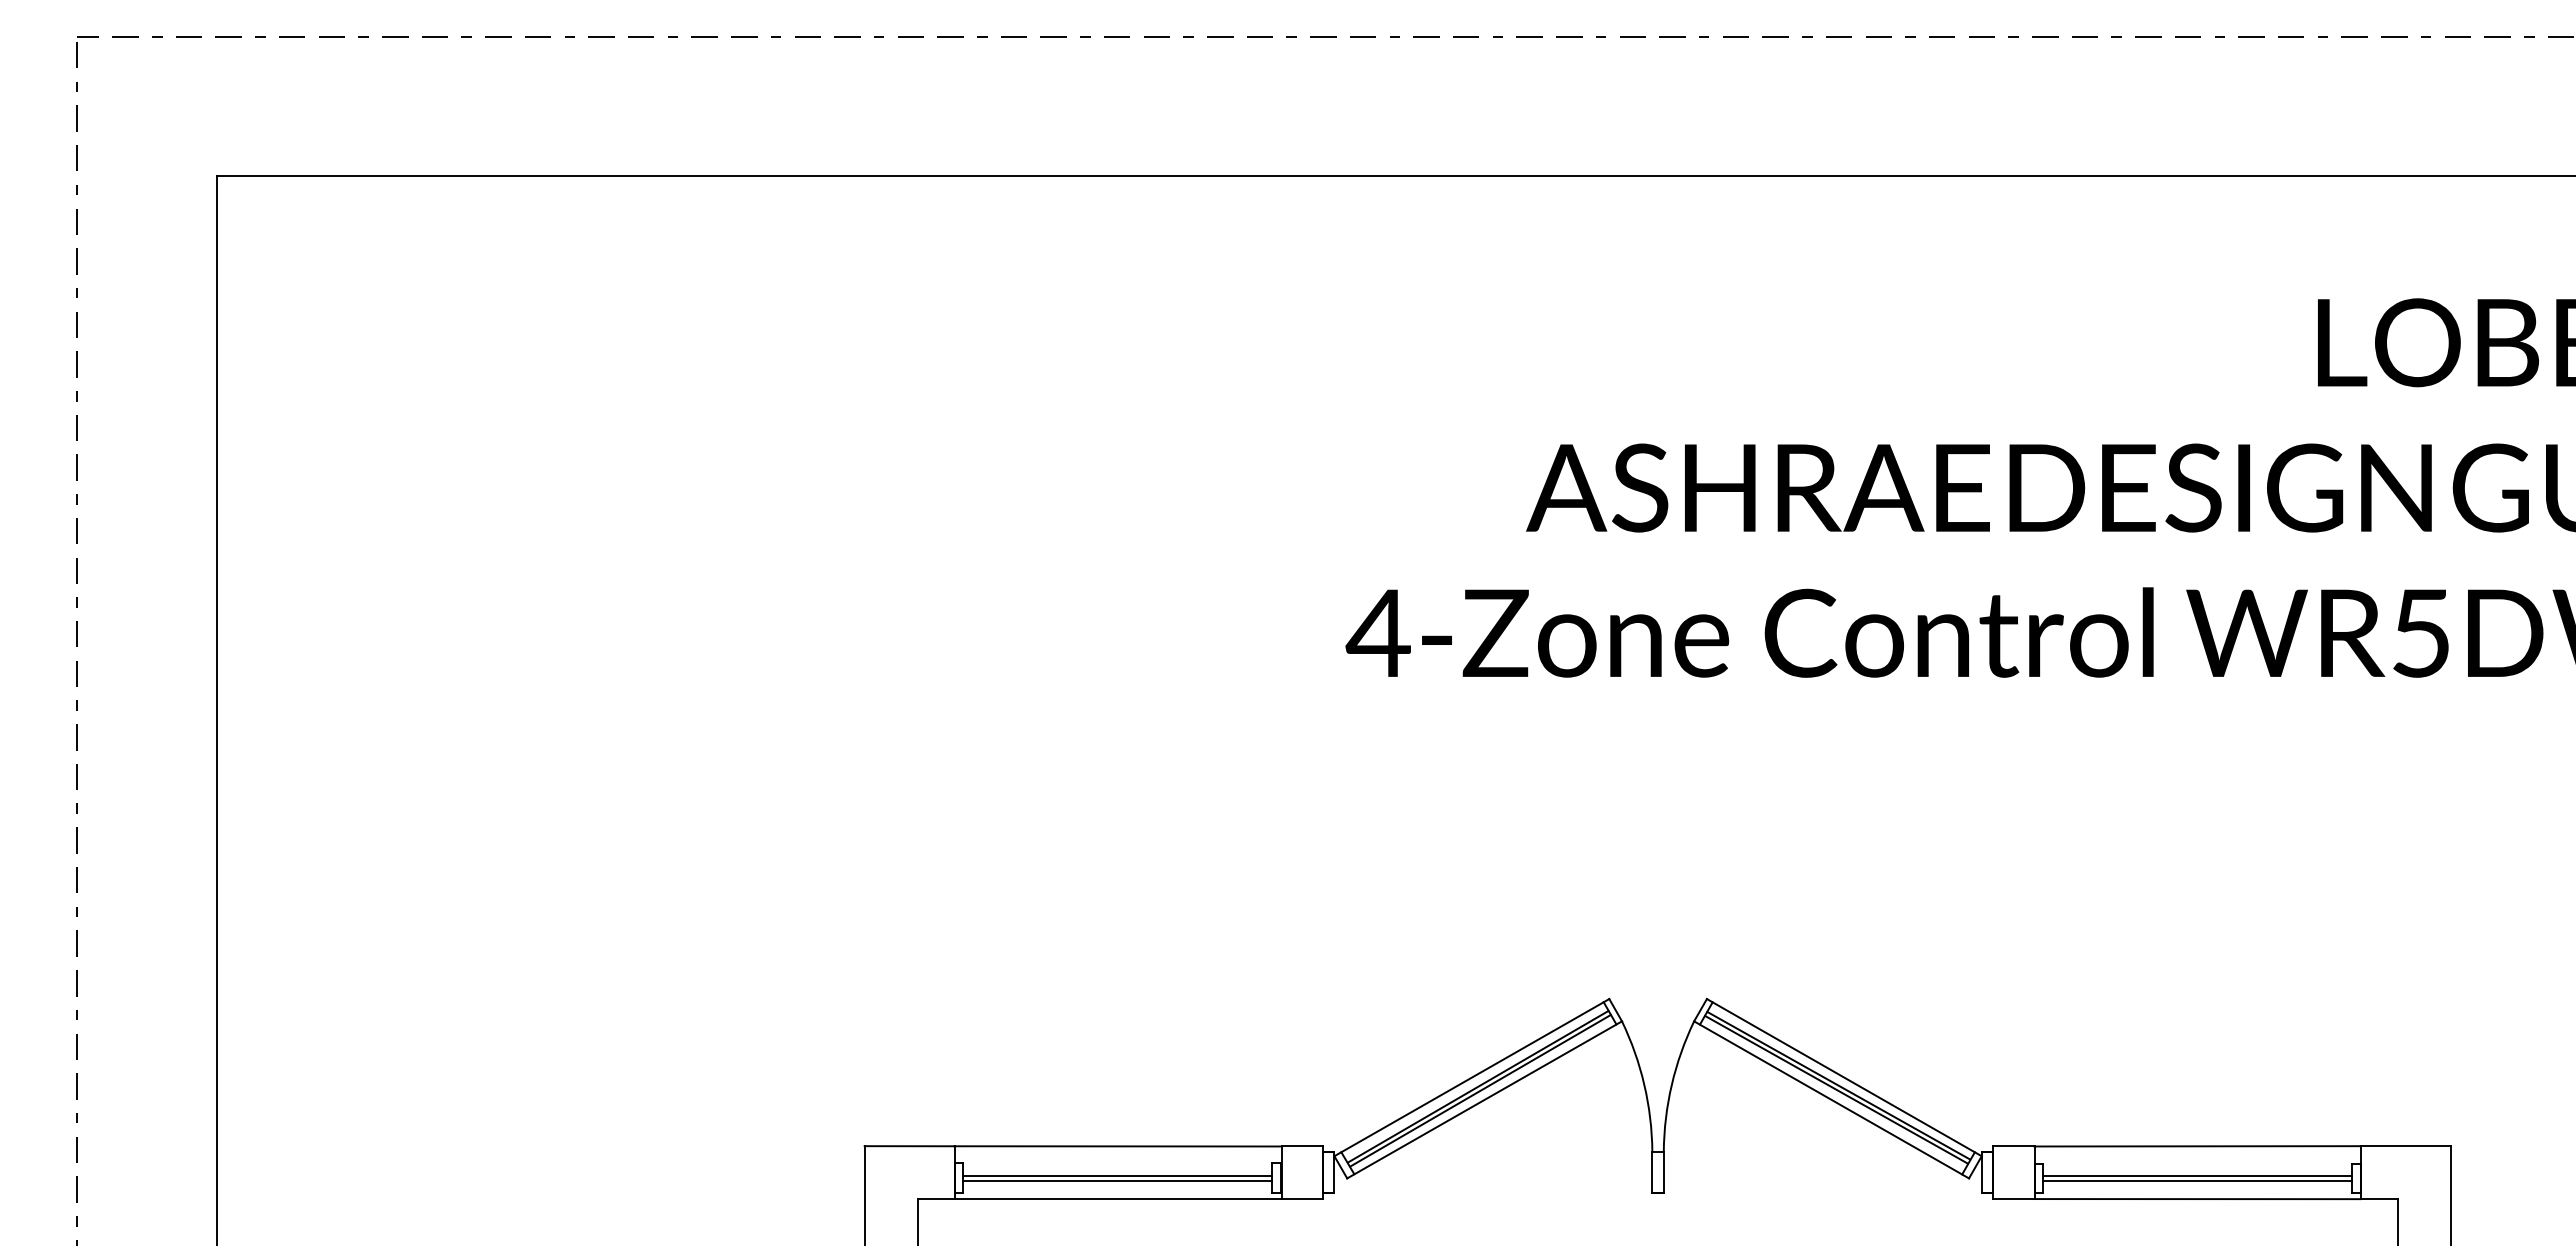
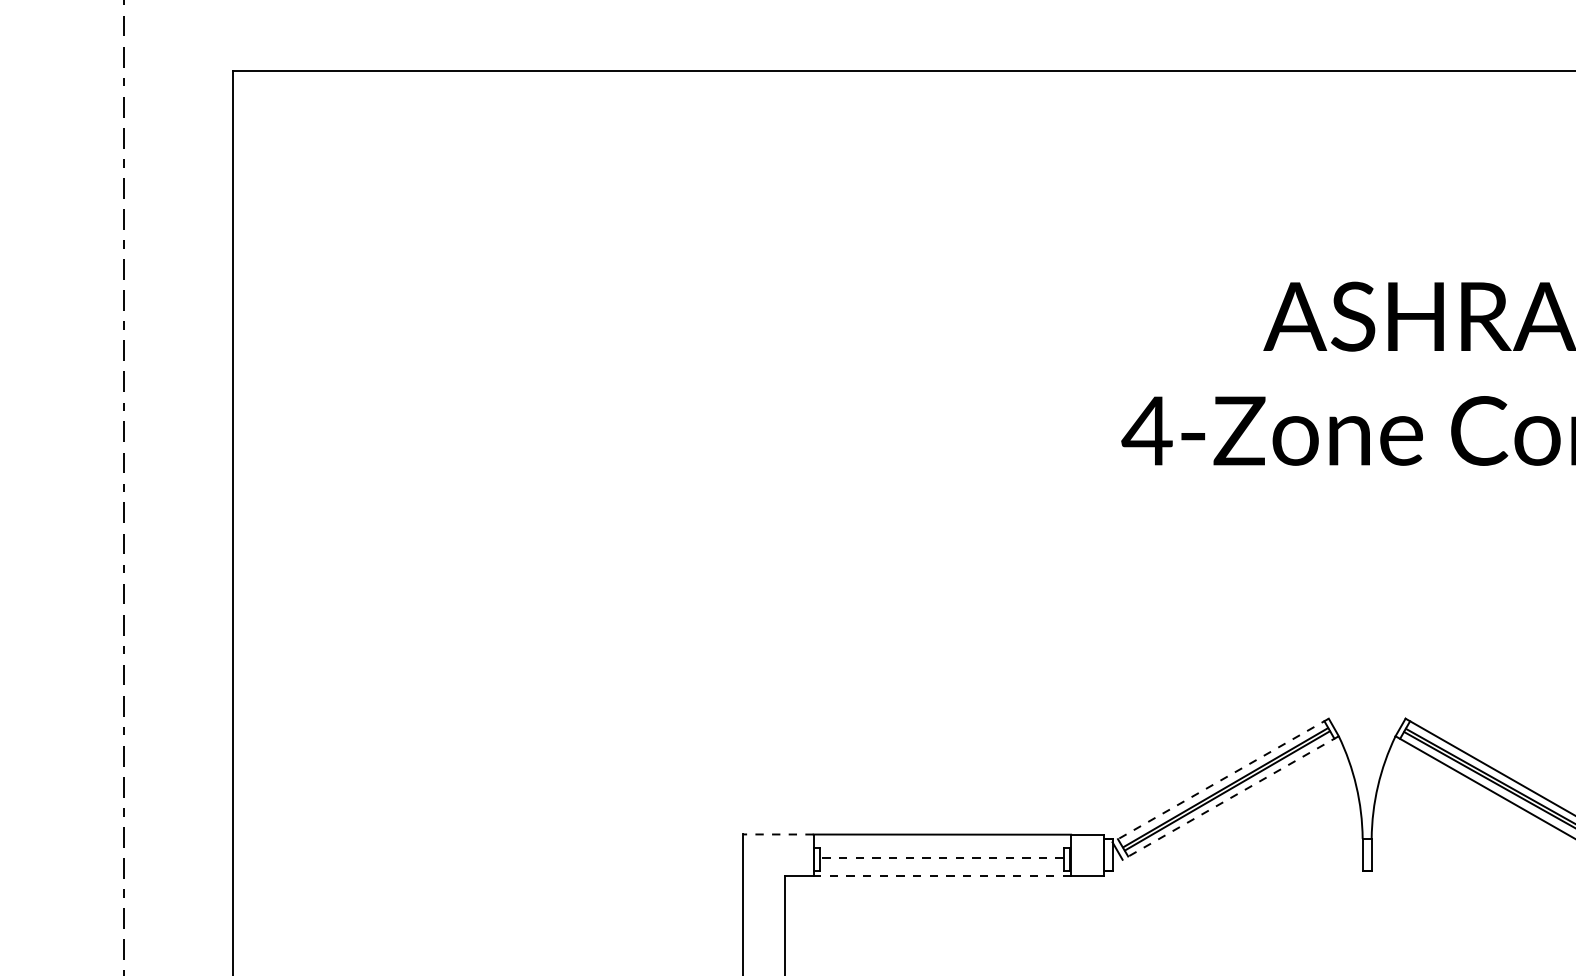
line: (1471, 1077) -> (1220, 780), solid -> dashed
line: (1484, 1100) -> (1230, 798), solid -> dashed
line: (909, 1146) -> (778, 834), solid -> dashed
line: (1117, 1175) -> (941, 857), solid -> dashed
line: (1117, 1180) -> (941, 861), removed
line: (1118, 1199) -> (942, 876), solid -> dashed

